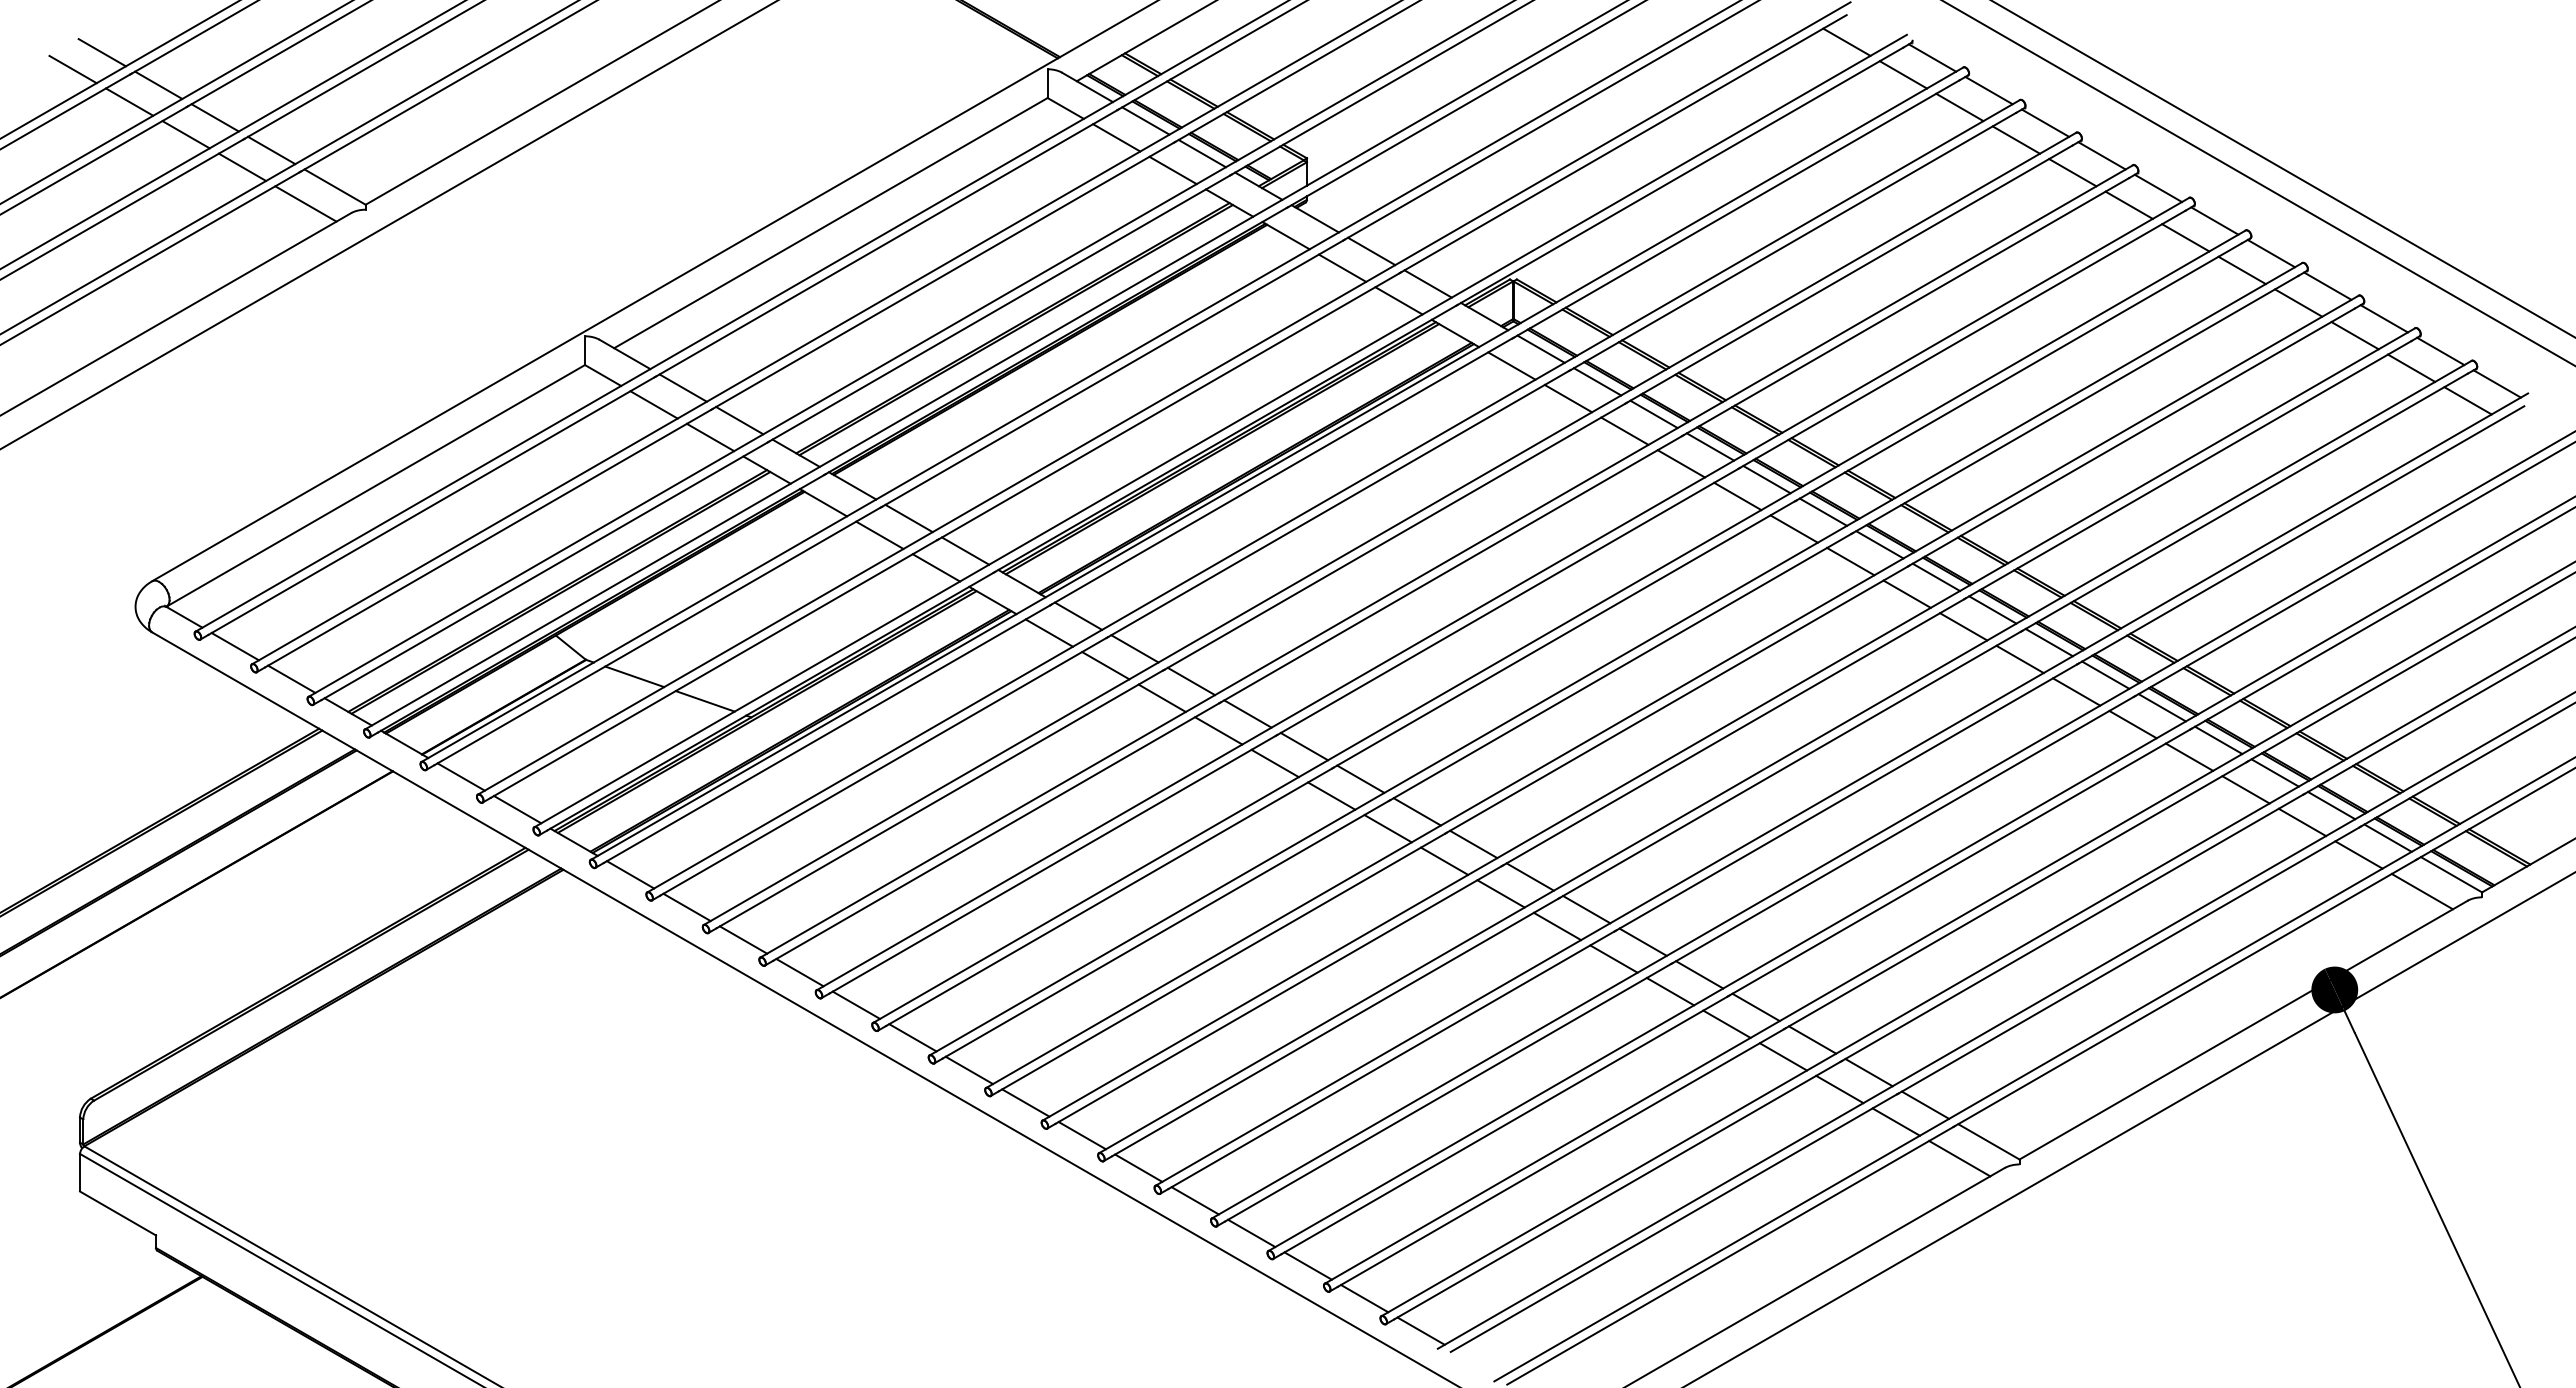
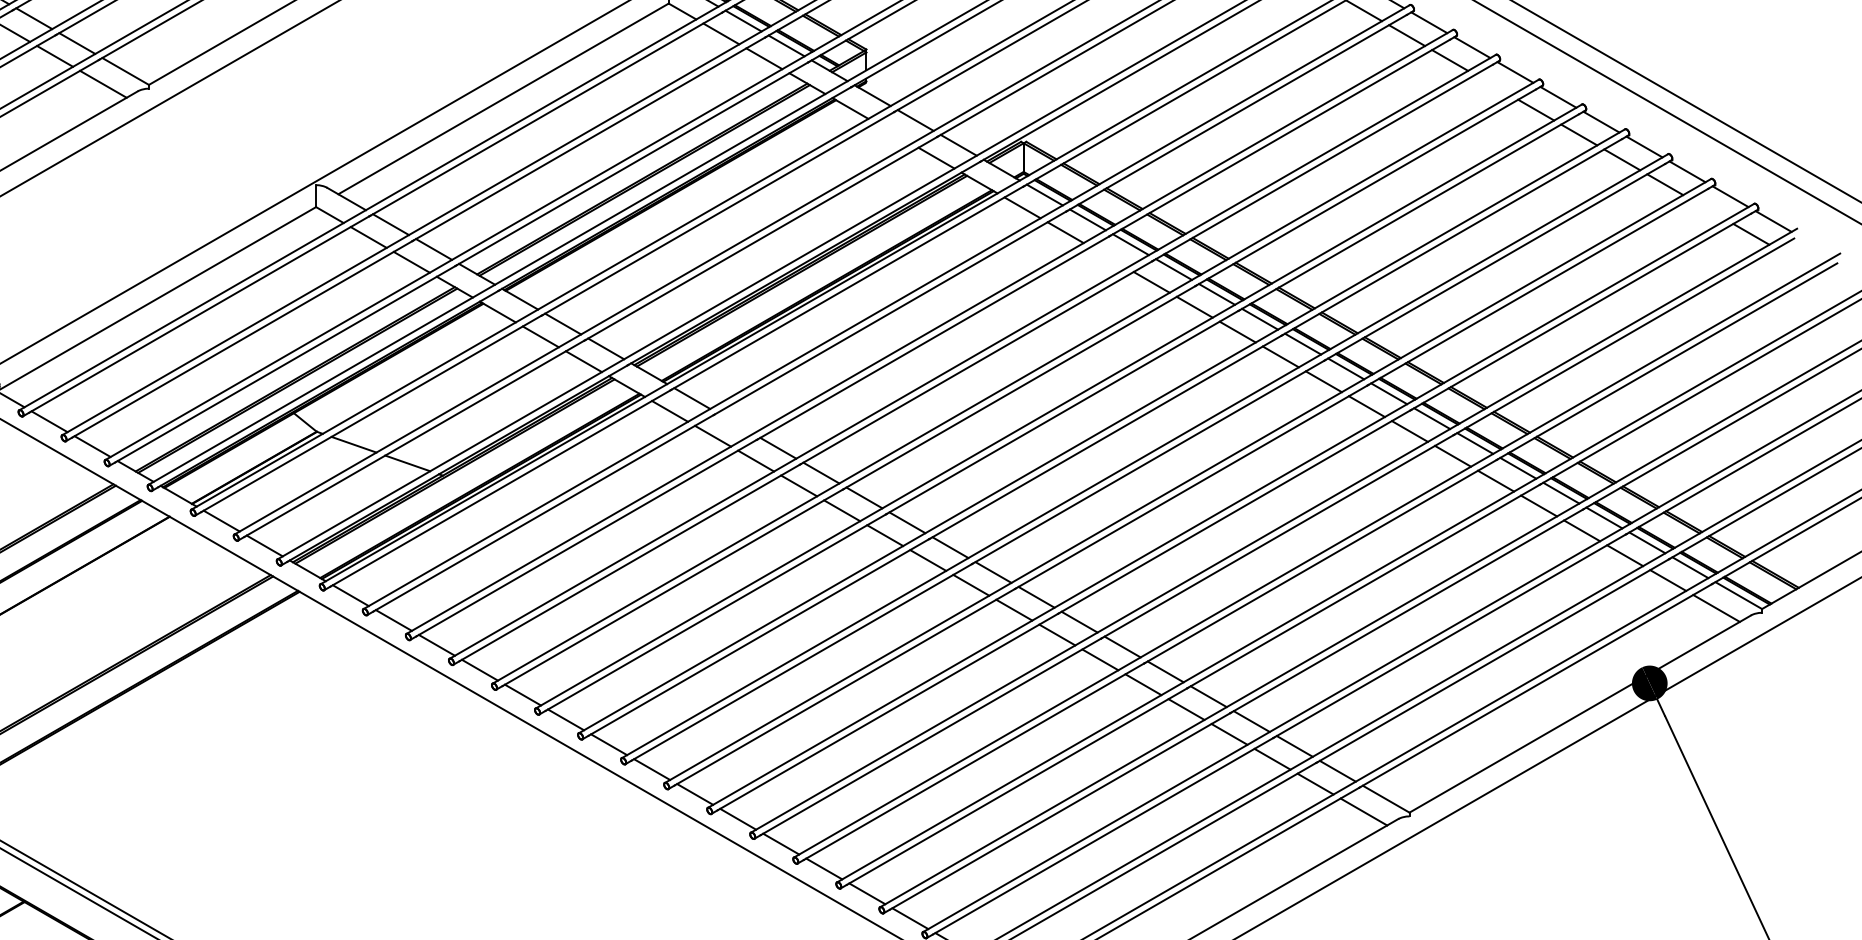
line: (2128, 204) -> (1492, 84), removed
line: (1342, 267) -> (893, 132), removed
line: (2411, 367) -> (1708, 208), removed
line: (1624, 430) -> (1108, 256), removed
line: (1134, 648) -> (734, 423), removed

